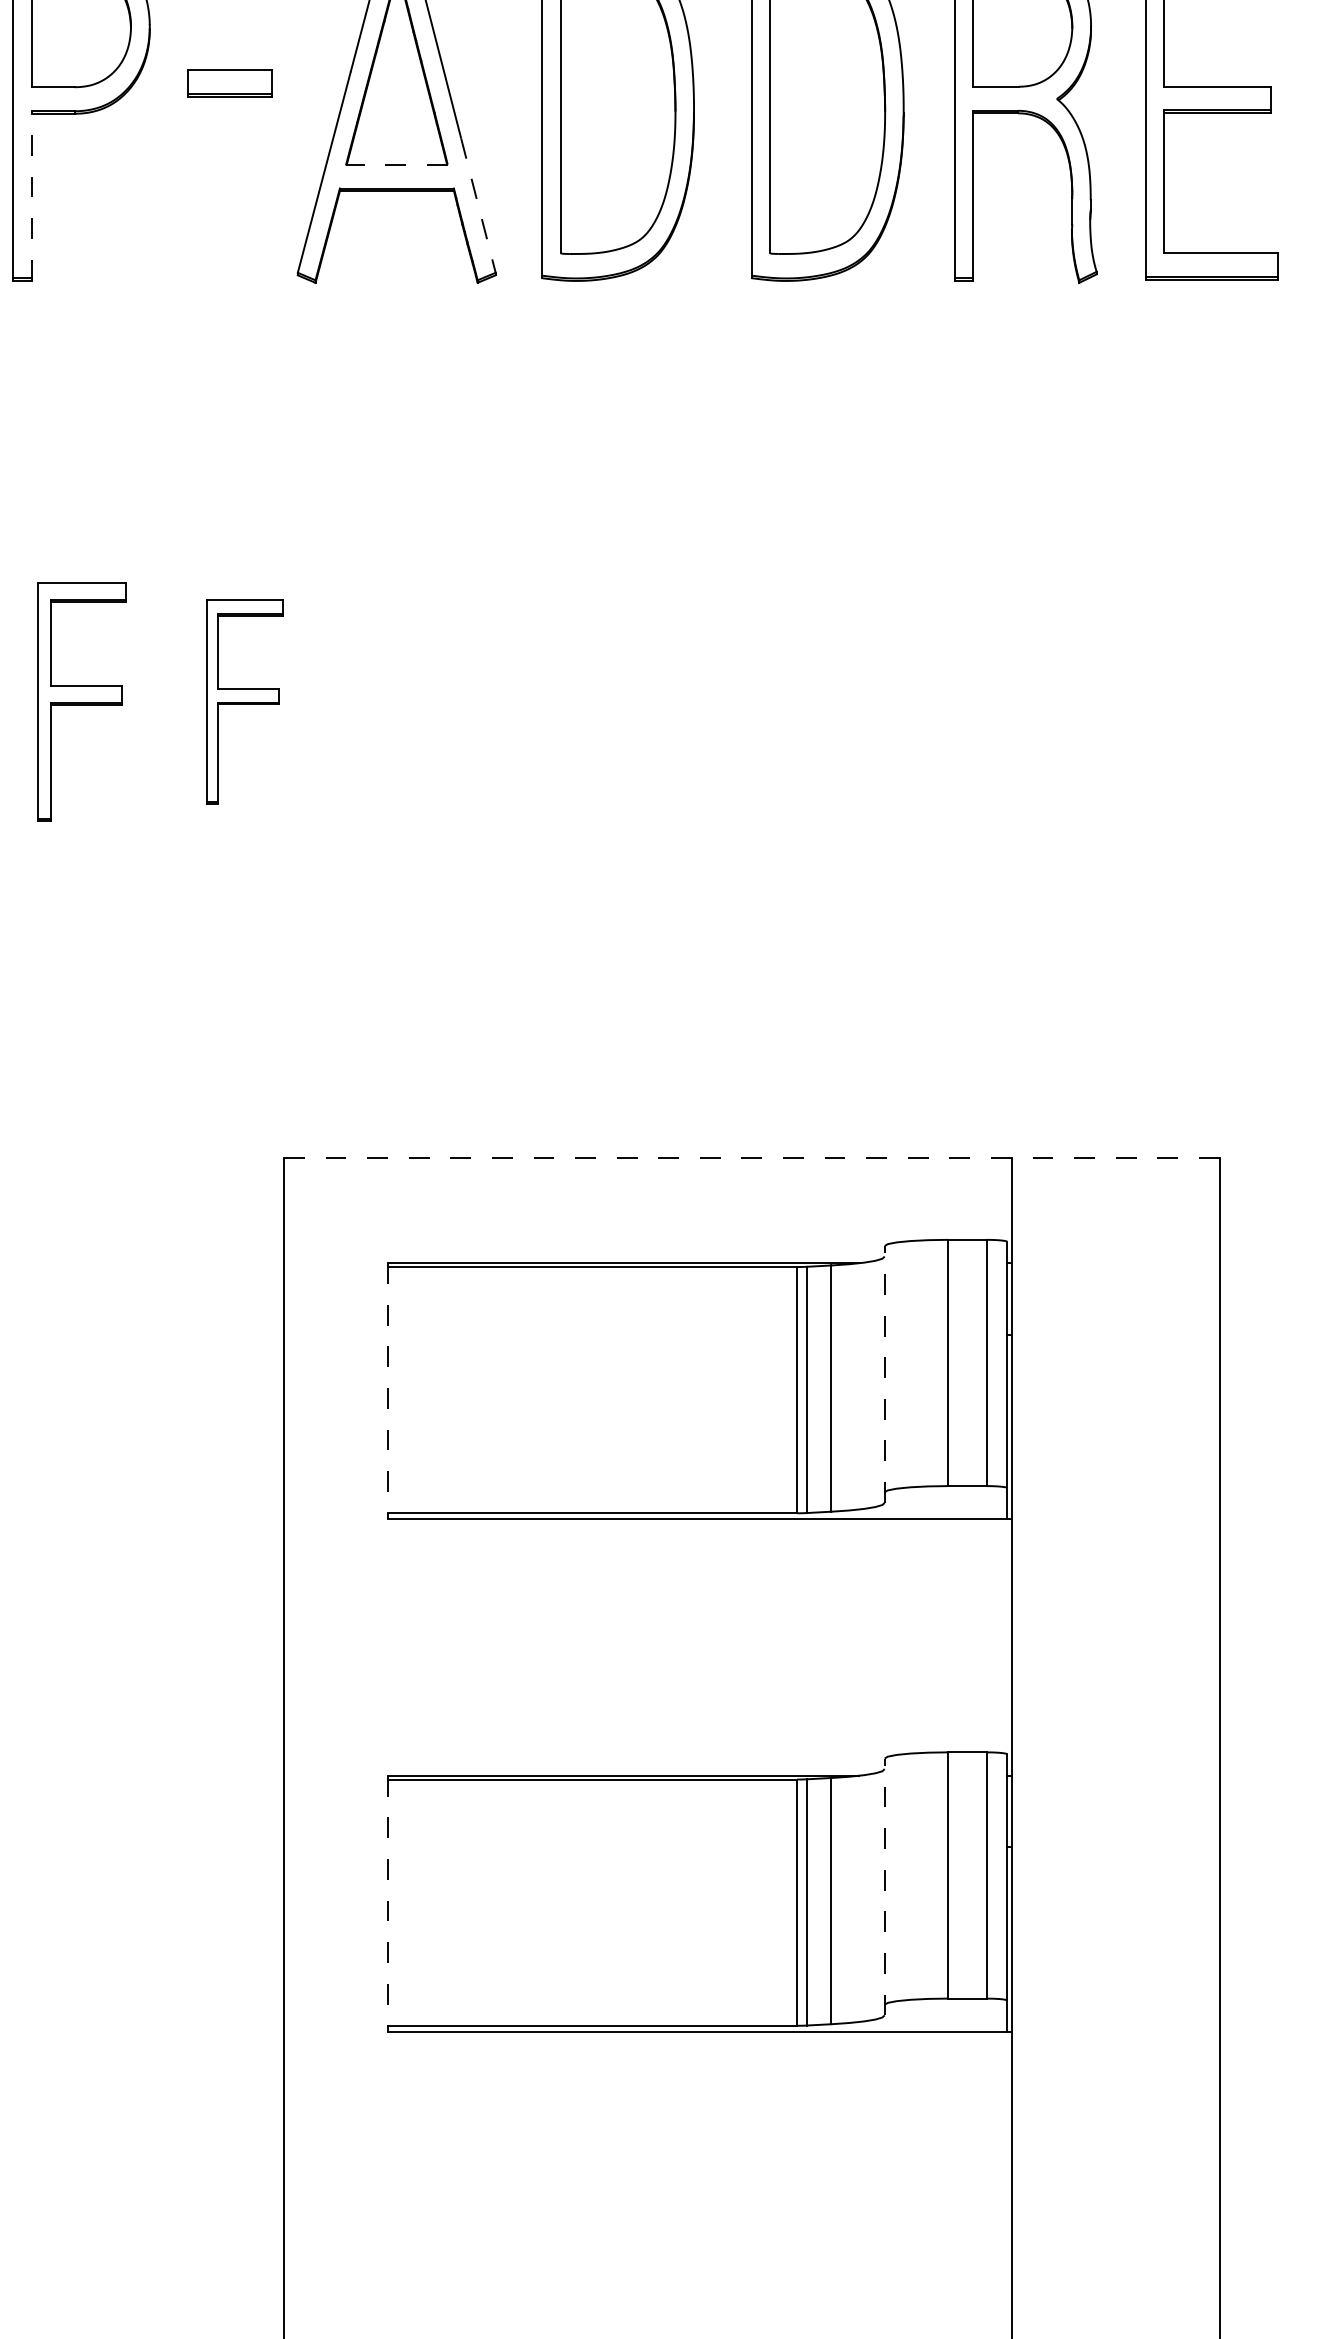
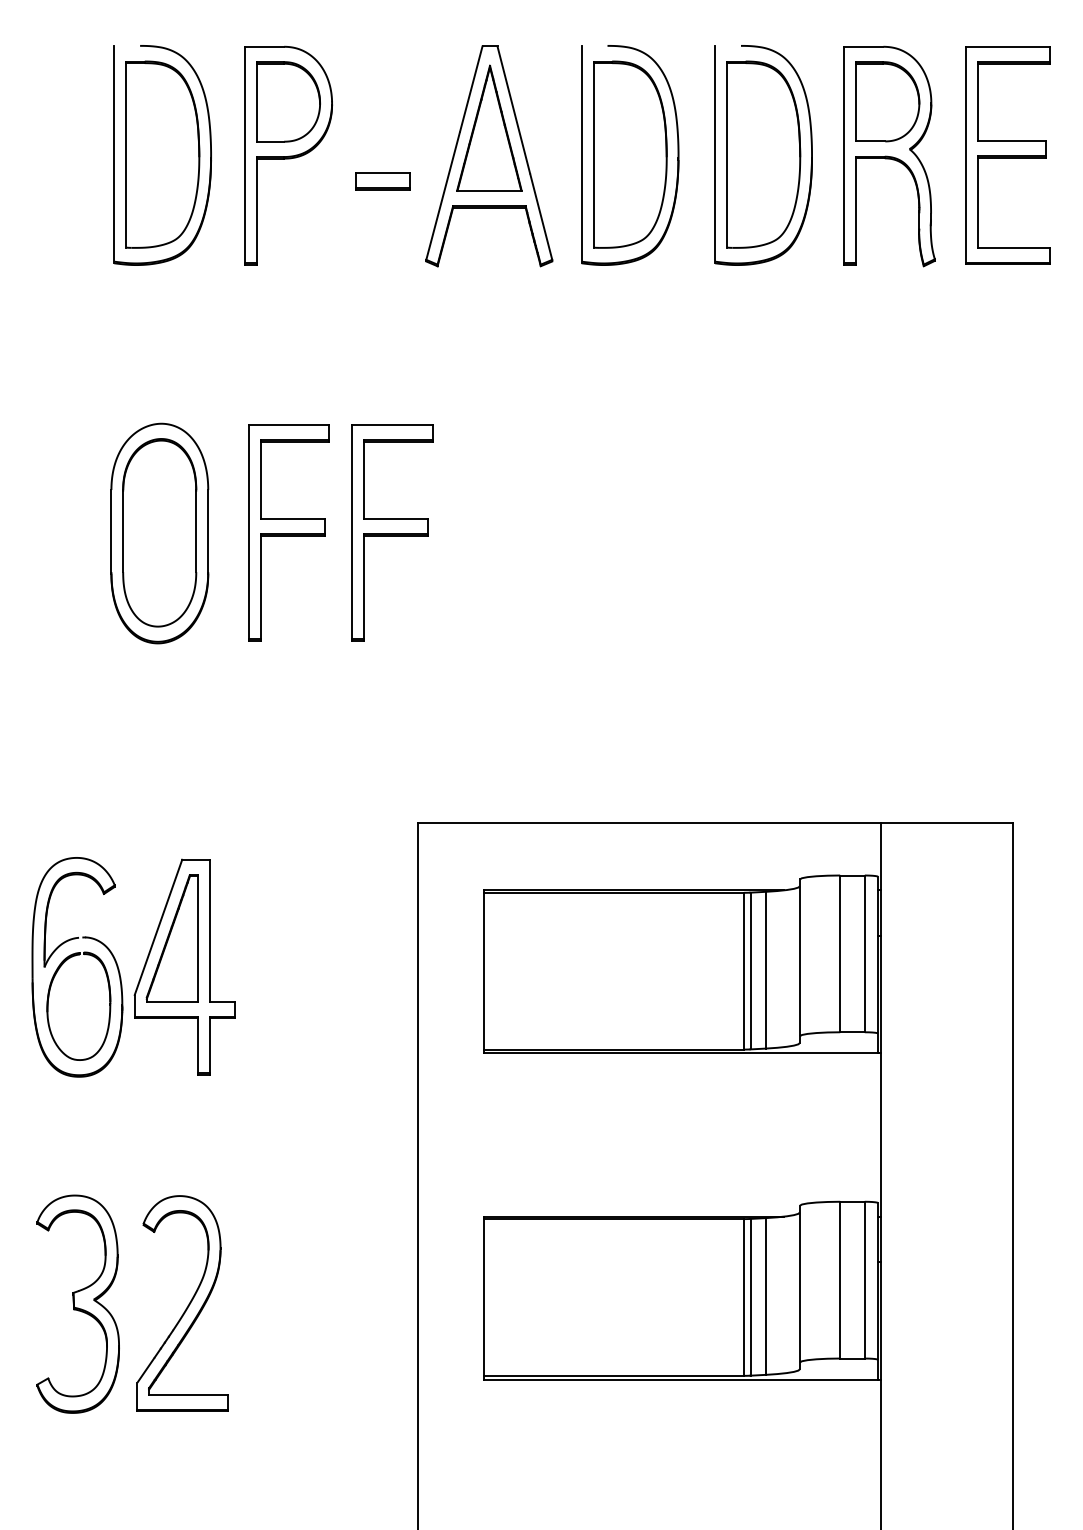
part: (229, 83) -> (382, 181), moved
line: (395, 163) -> (488, 190), dashed -> solid
line: (32, 195) -> (257, 210), dashed -> solid
line: (478, 206) -> (541, 217), dashed -> solid
part: (81, 701) -> (288, 532), size x1.43
part: (244, 701) -> (392, 532), size x1.67
line: (752, 1158) -> (715, 823), dashed -> solid
line: (884, 1374) -> (799, 961), dashed -> solid
line: (387, 1392) -> (483, 972), dashed -> solid
line: (884, 1887) -> (799, 1287), dashed -> solid
line: (387, 1904) -> (483, 1298), dashed -> solid

